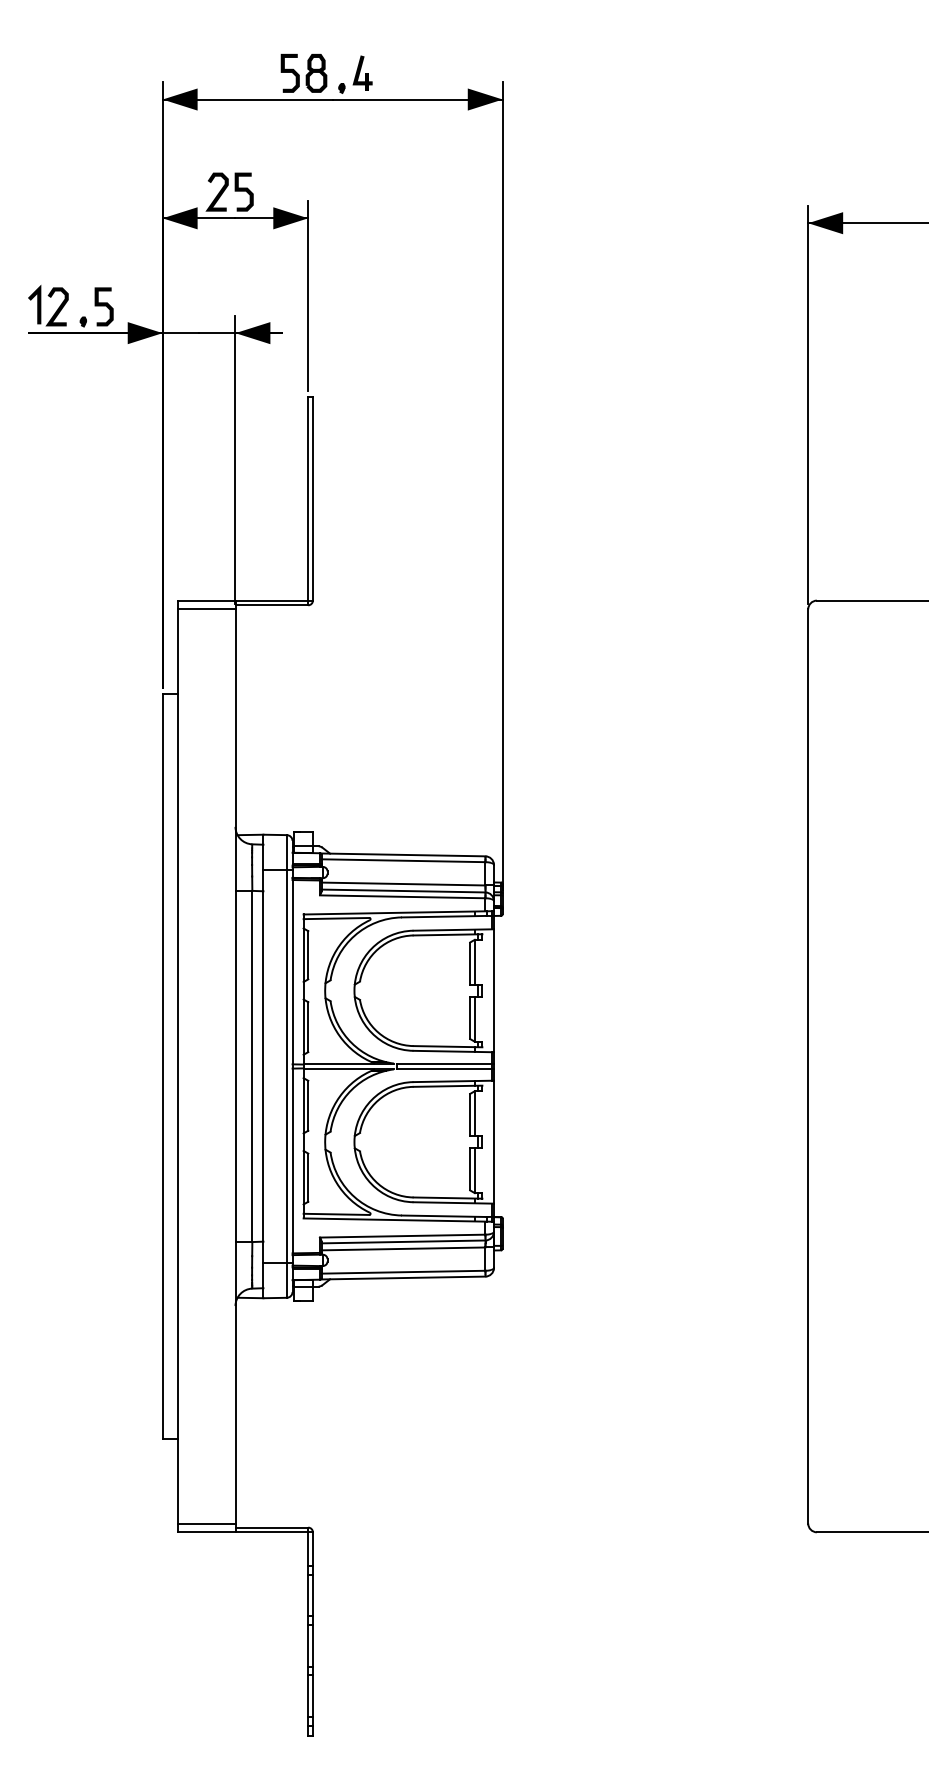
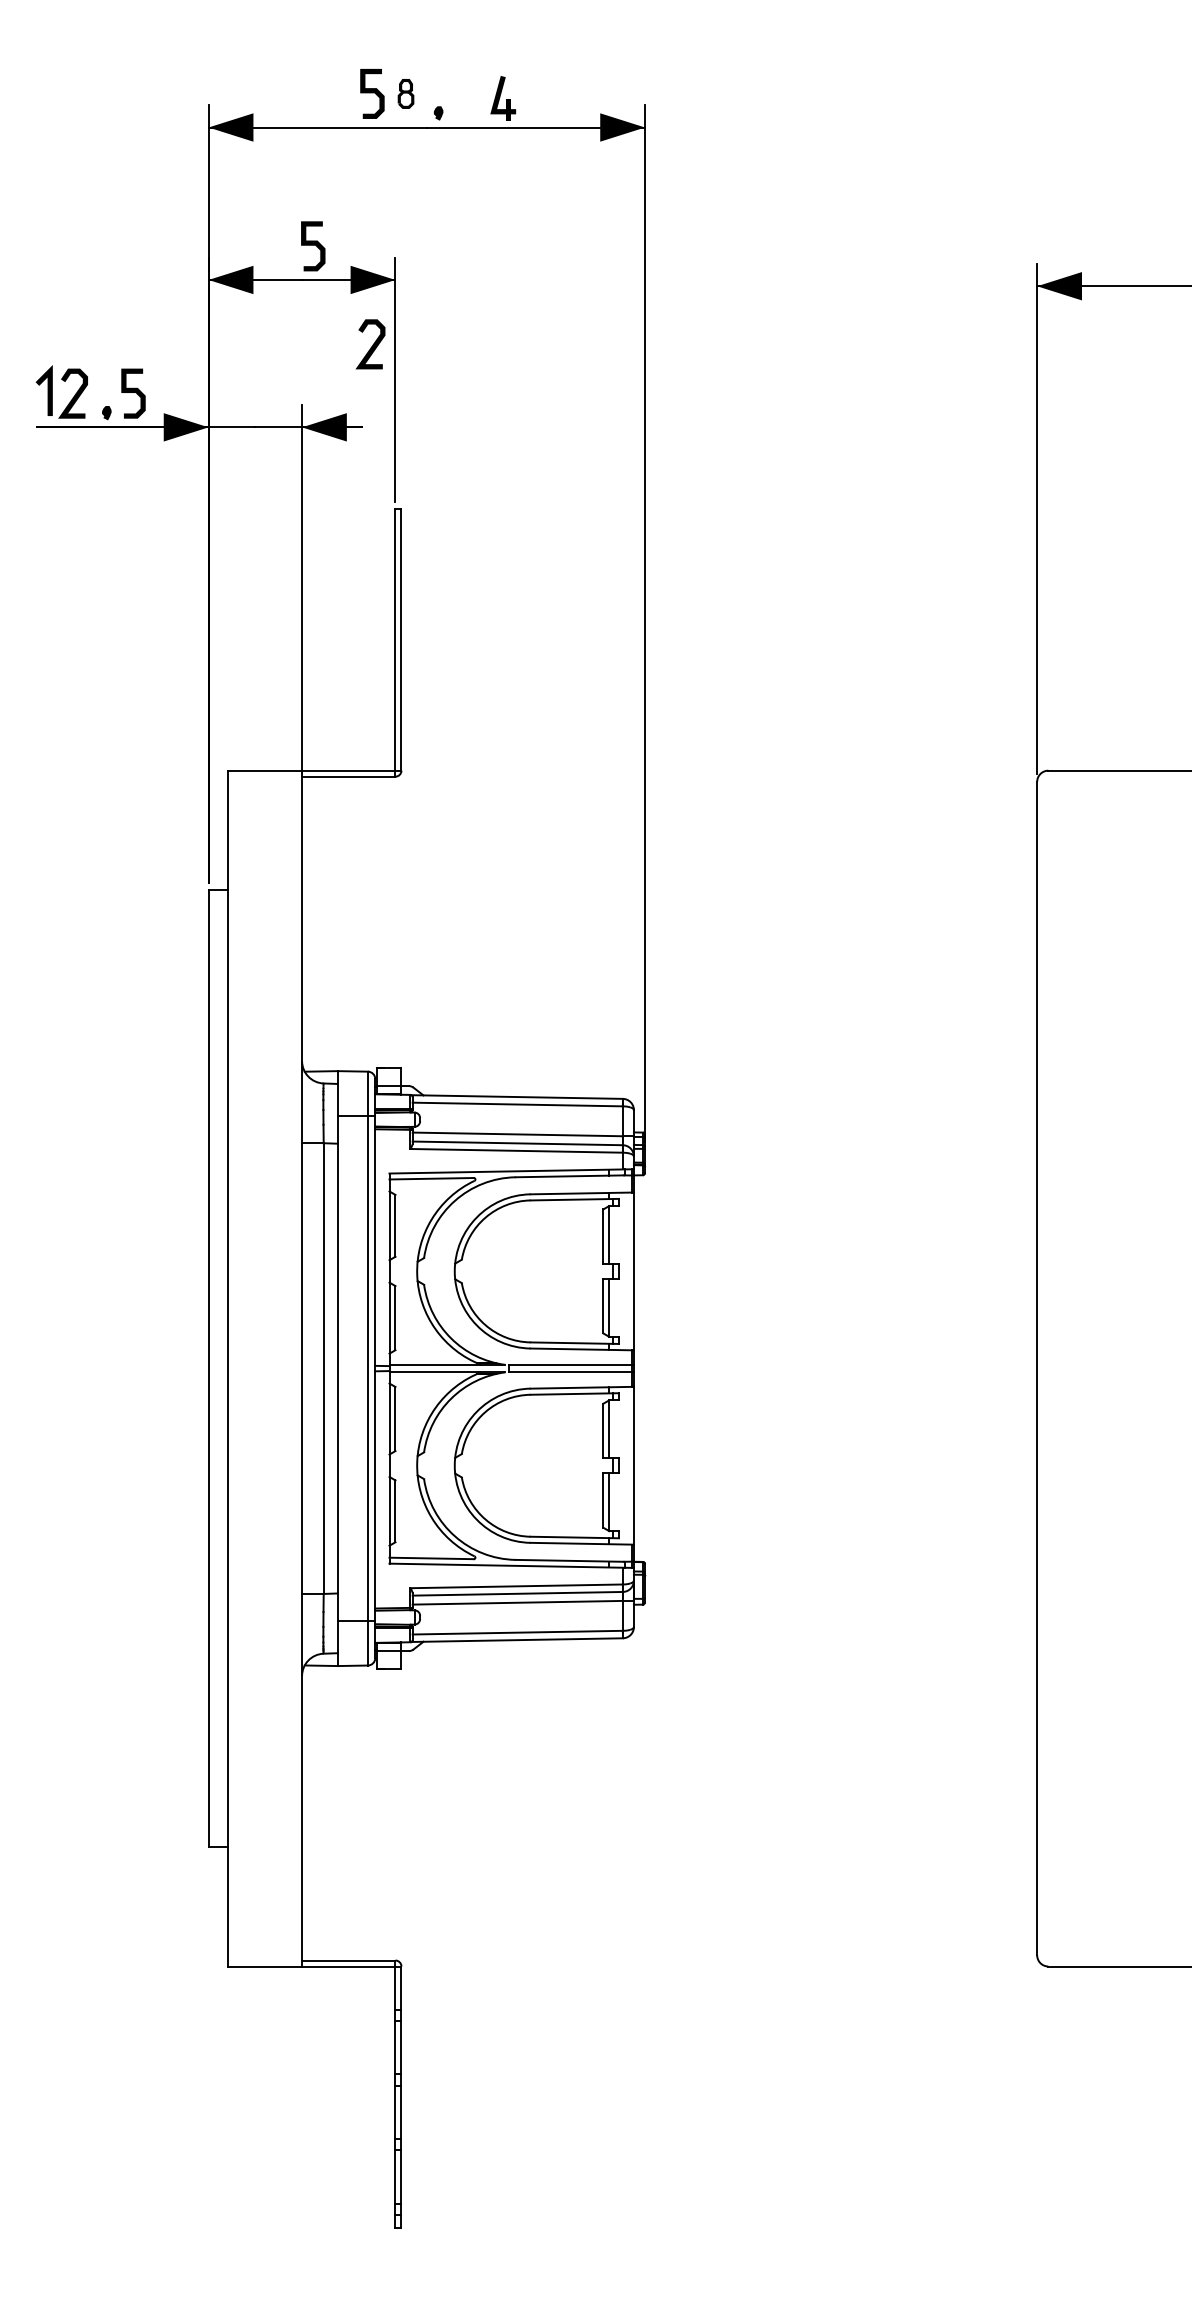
part: (316, 73) -> (405, 93), size x0.6
part: (362, 73) -> (503, 98), moved
curve: (218, 192) -> (372, 344), moved
line: (207, 609) -> (265, 781), removed
line: (207, 1523) -> (265, 1955), removed

